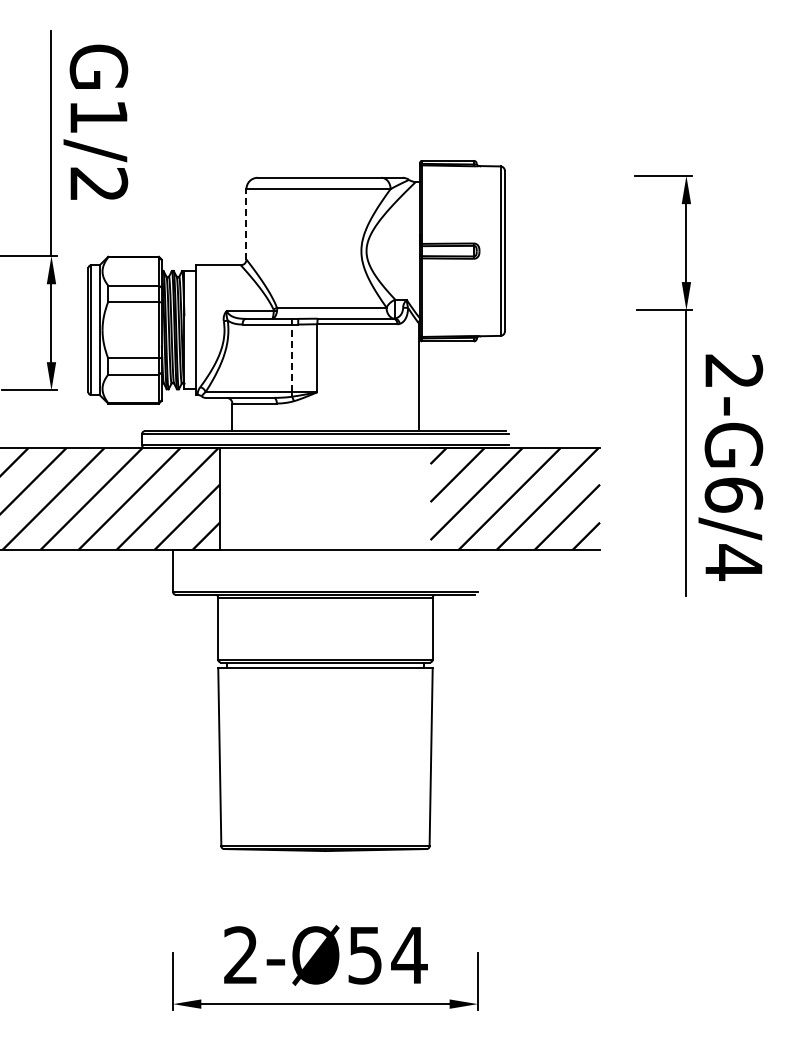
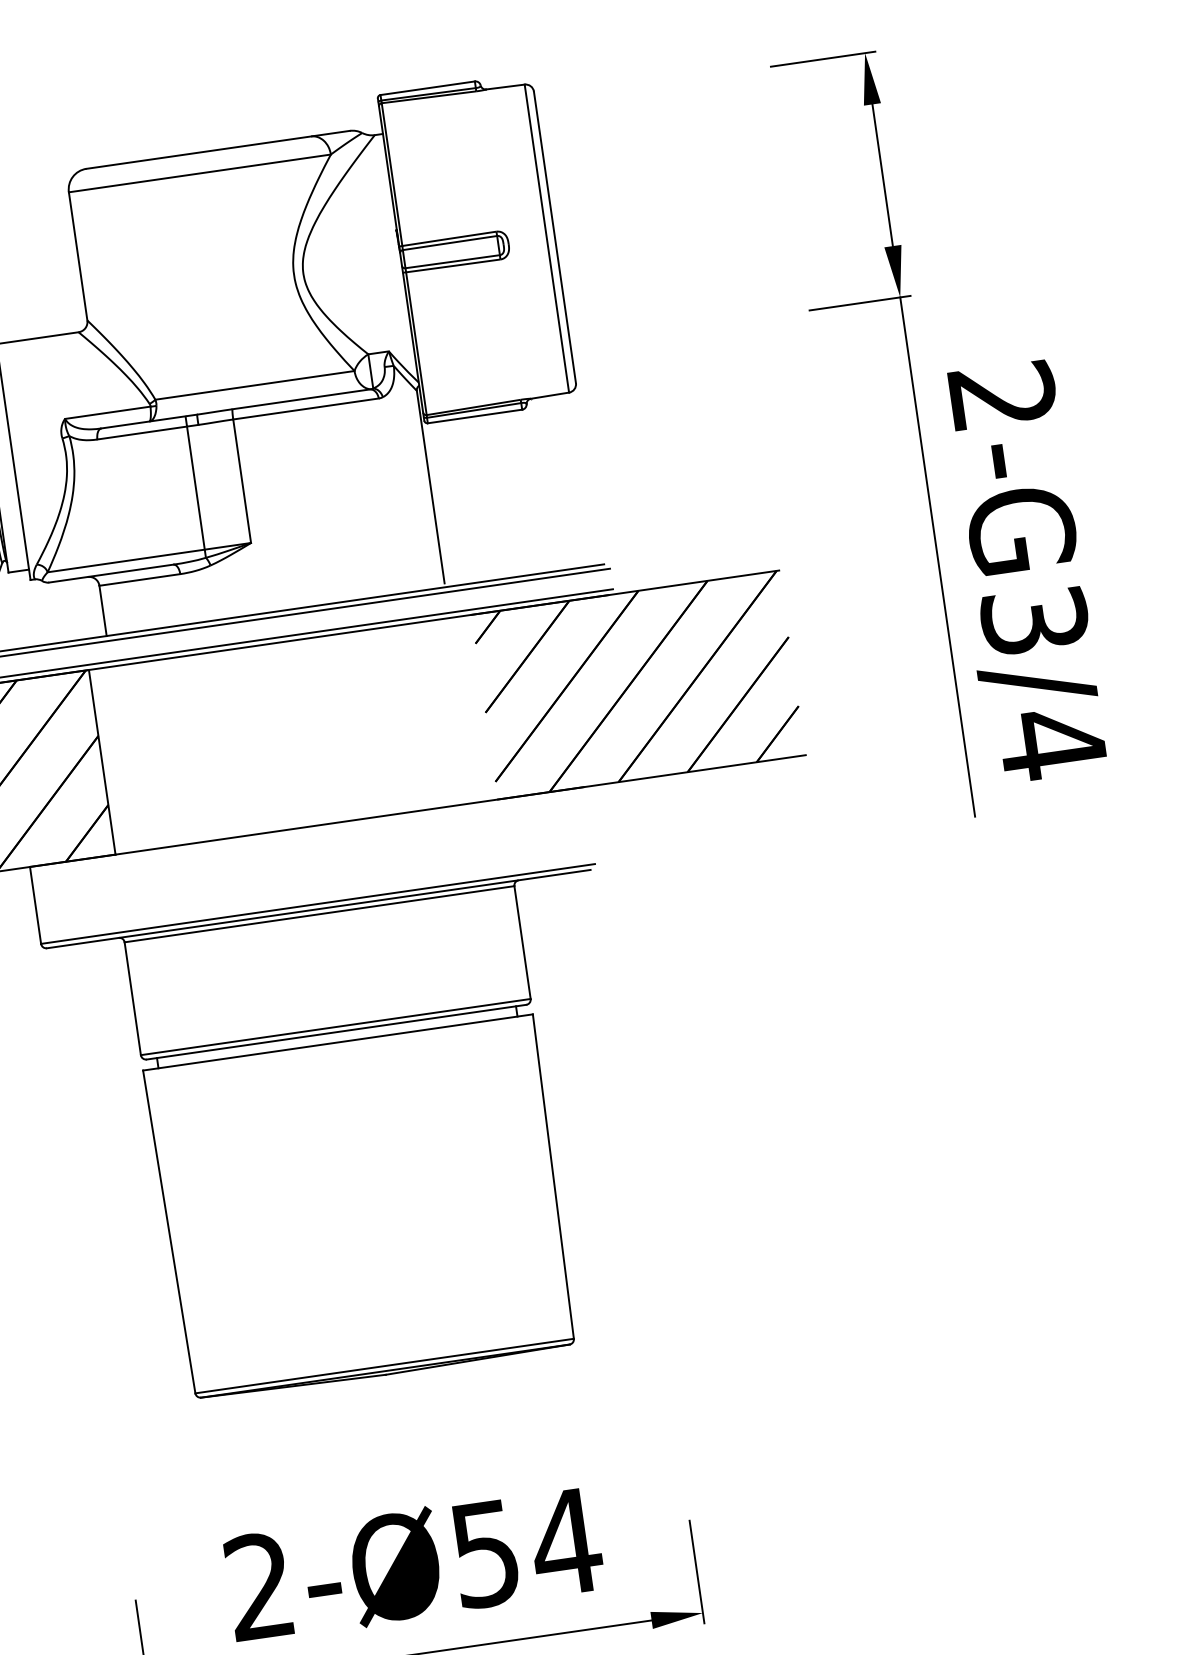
line: (246, 223) -> (77, 254), dashed -> solid
line: (291, 358) -> (195, 488), dashed -> solid
text: (733, 494) -> (1034, 619), 2-G6/4 -> 2-G3/4

